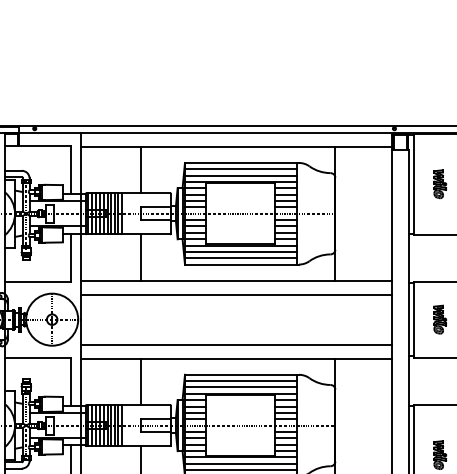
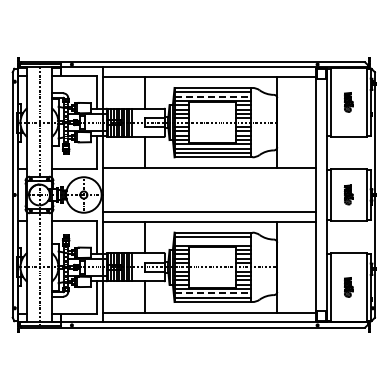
line: (241, 175) -> (213, 96), solid -> dashed
line: (236, 294) -> (209, 177), removed
line: (240, 387) -> (212, 241), removed
line: (241, 463) -> (213, 293), solid -> dashed

